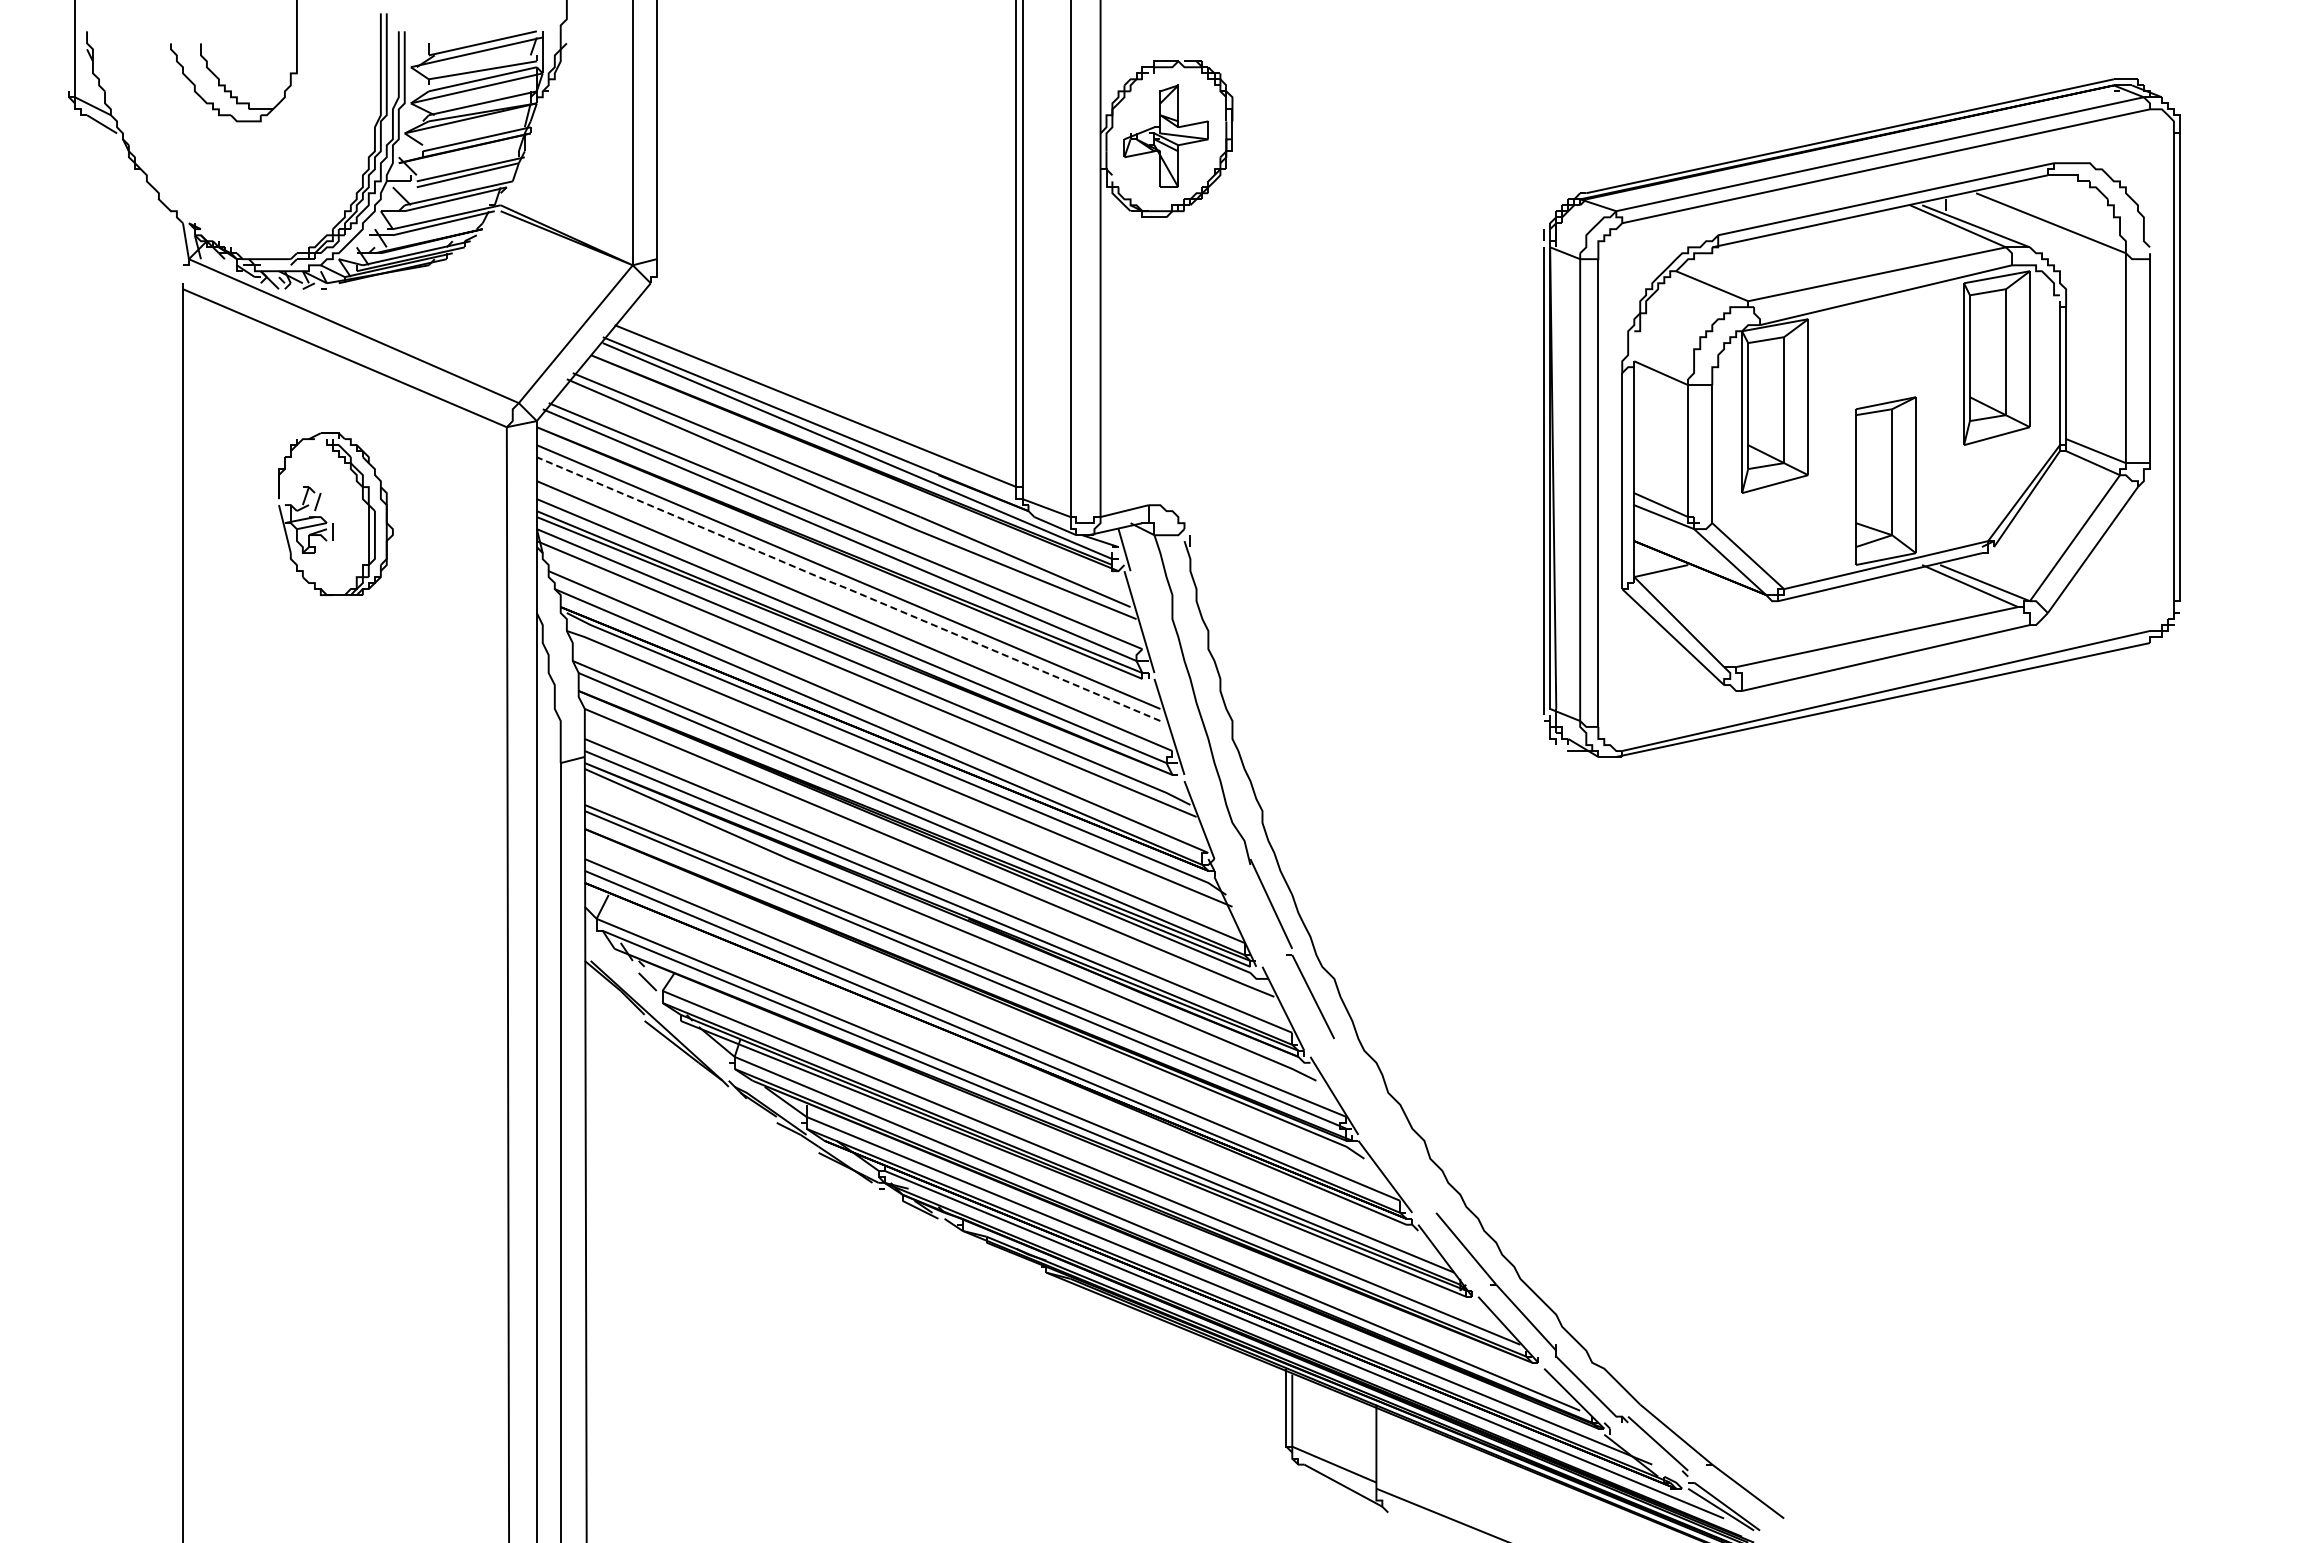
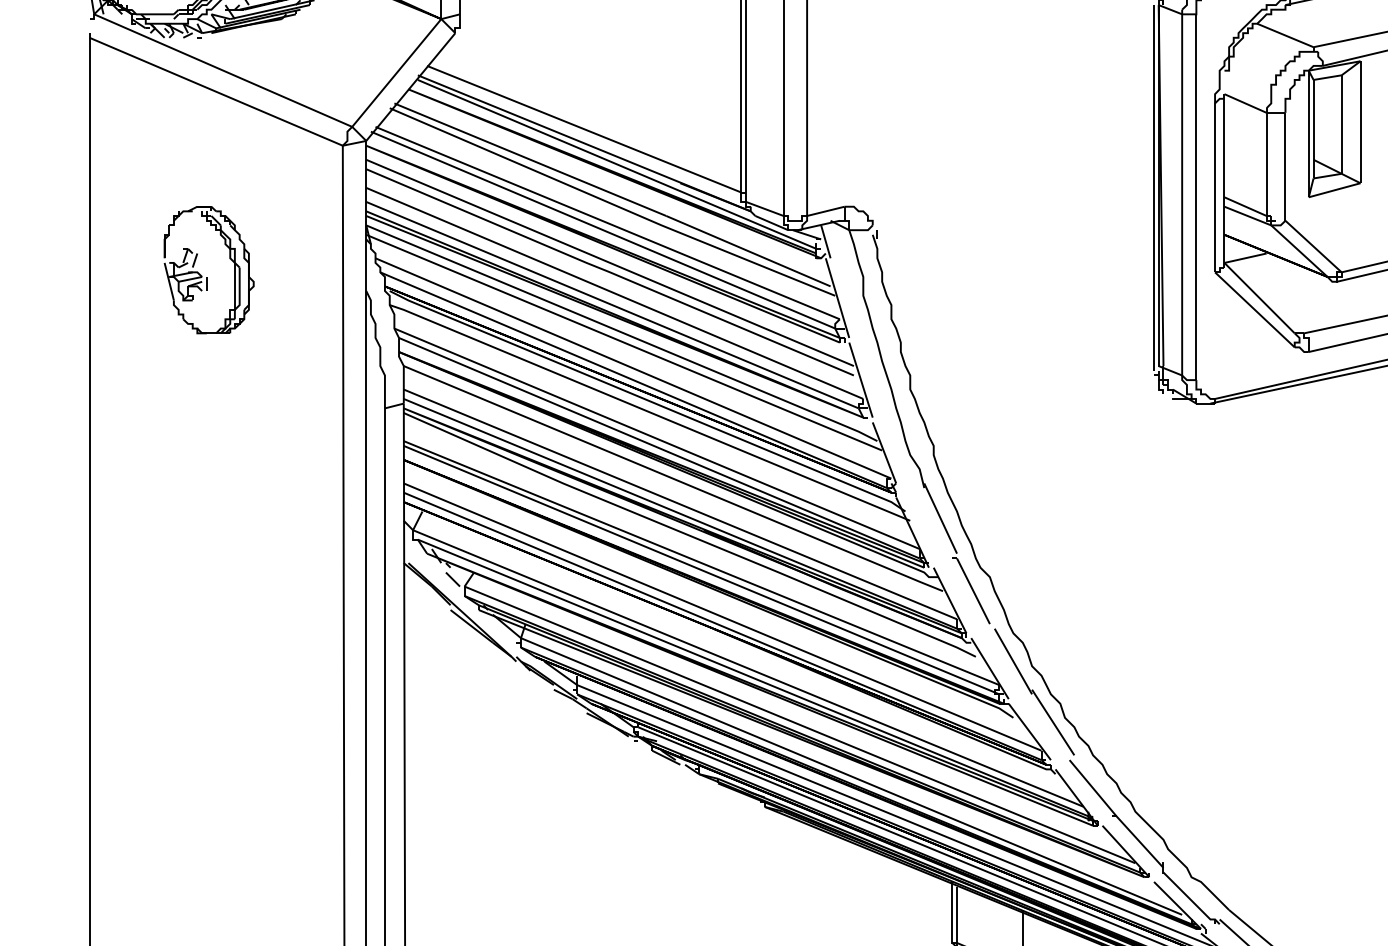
part: (333, 523) -> (207, 277), moved
line: (847, 588) -> (609, 271), dashed -> solid
part: (1390, 1125) -> (1033, 691), added

